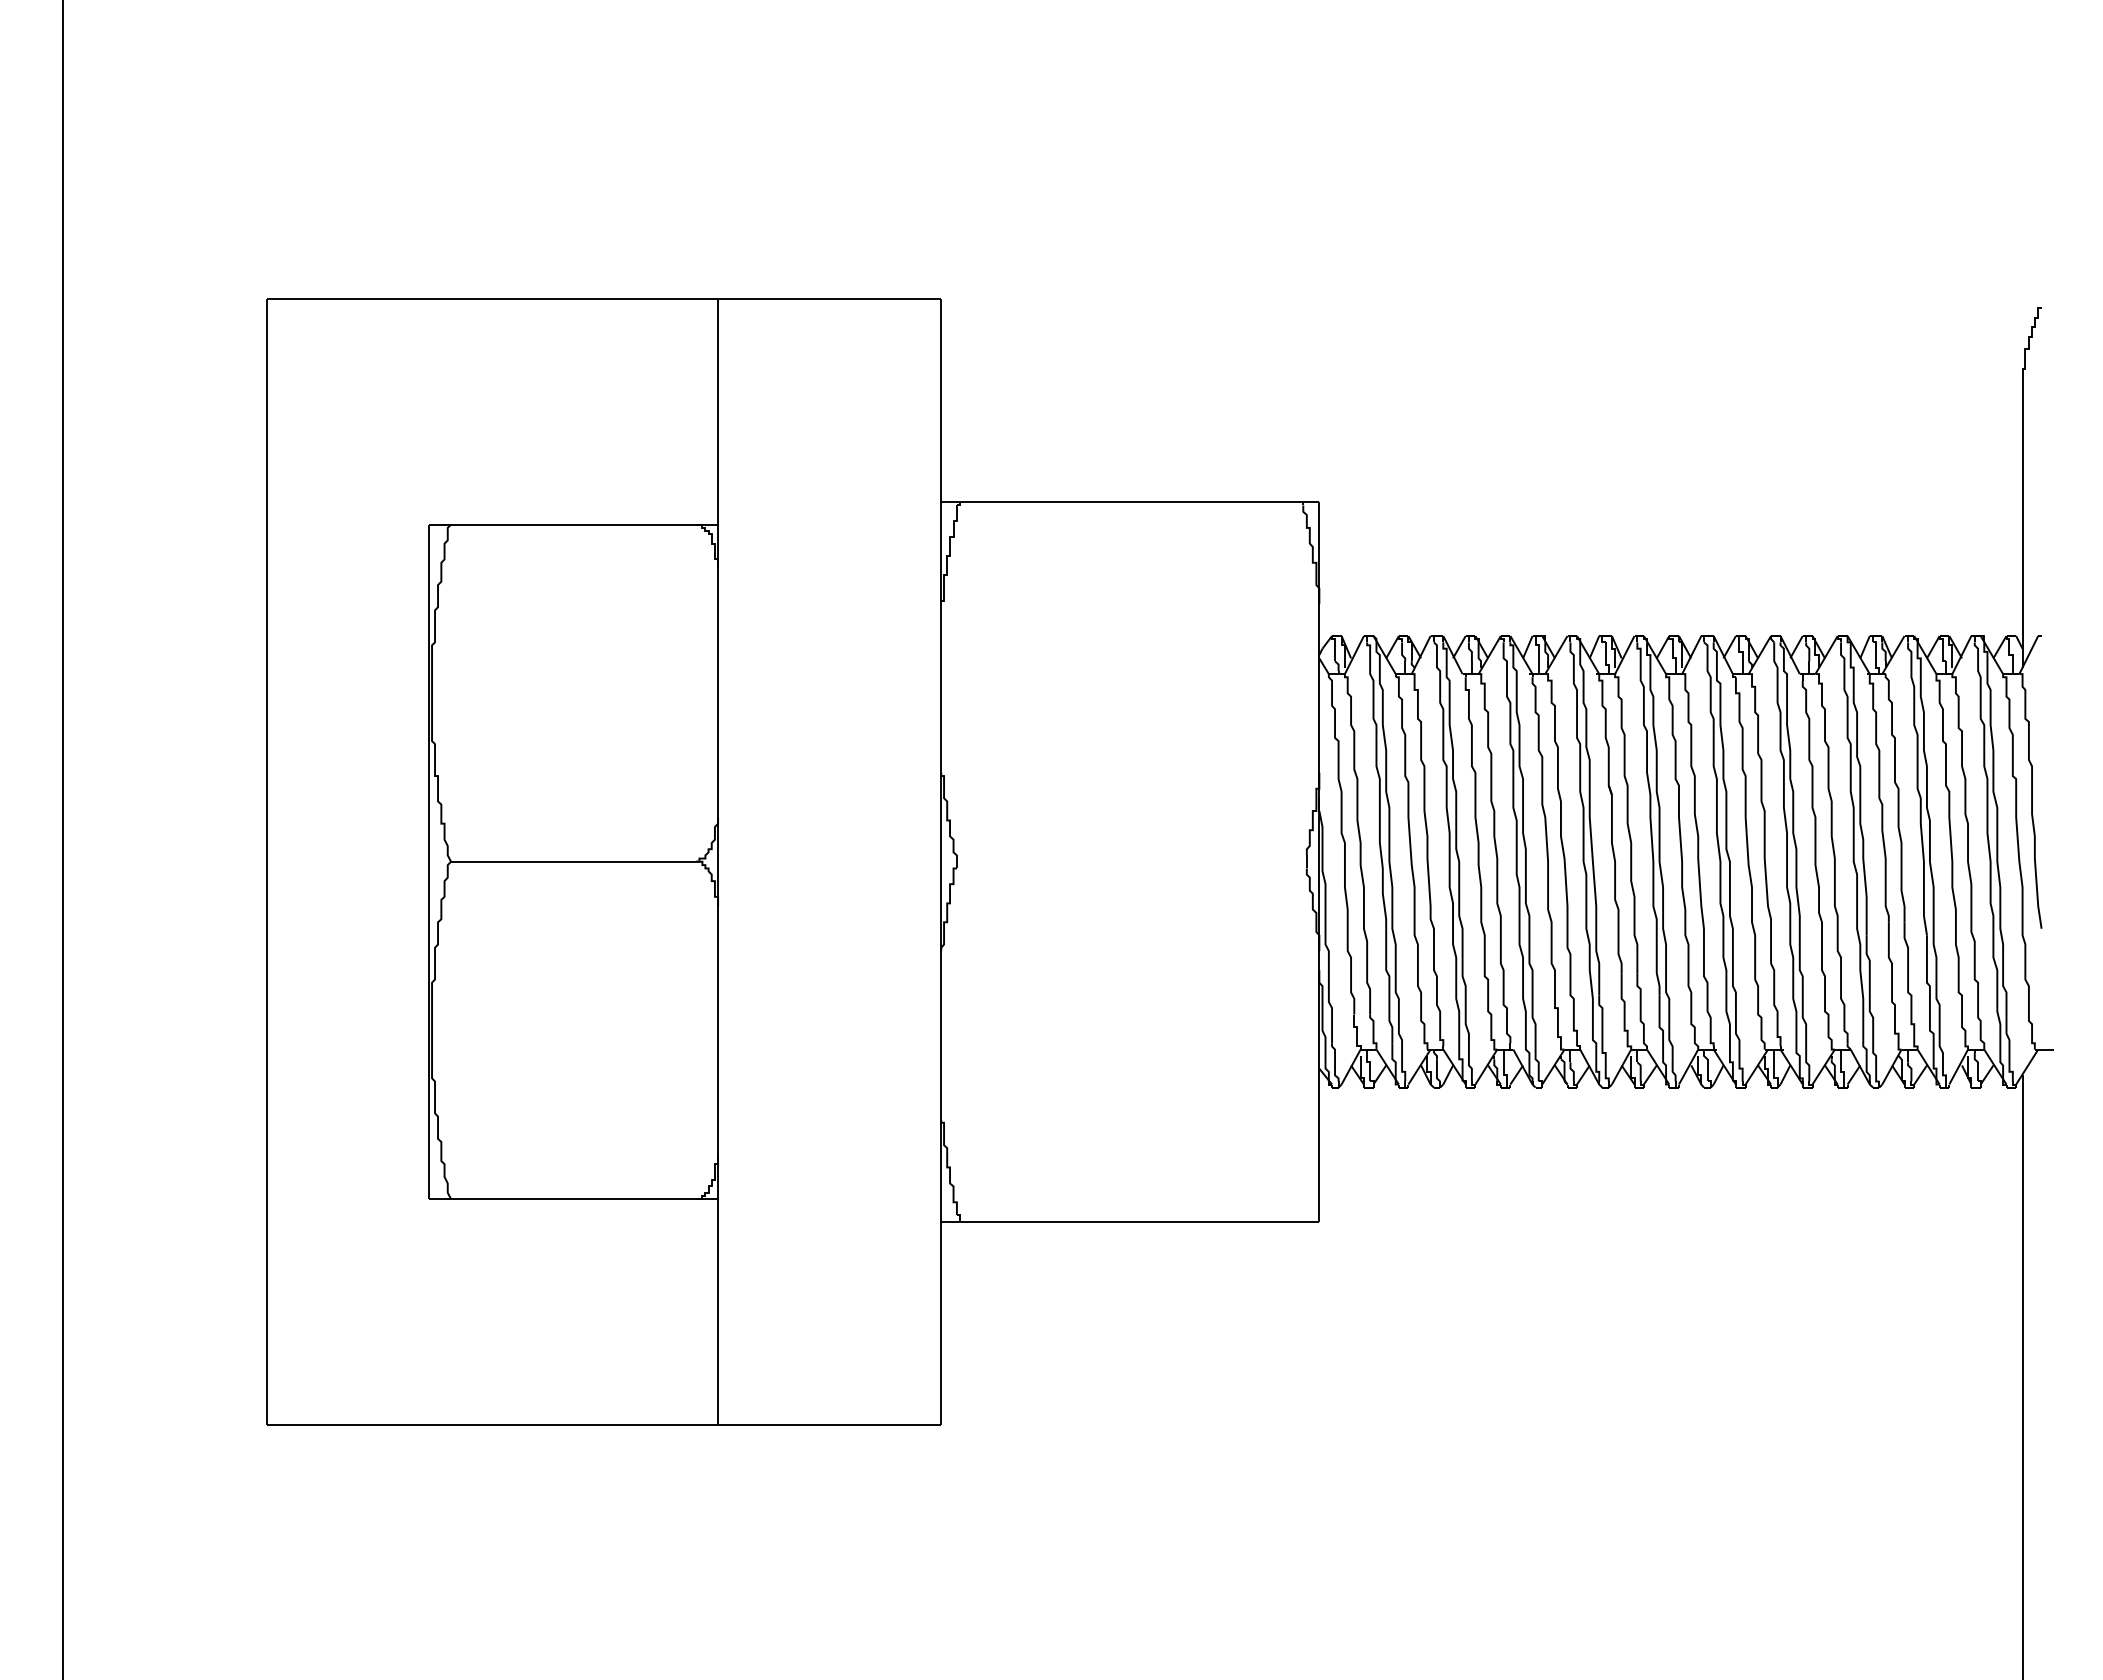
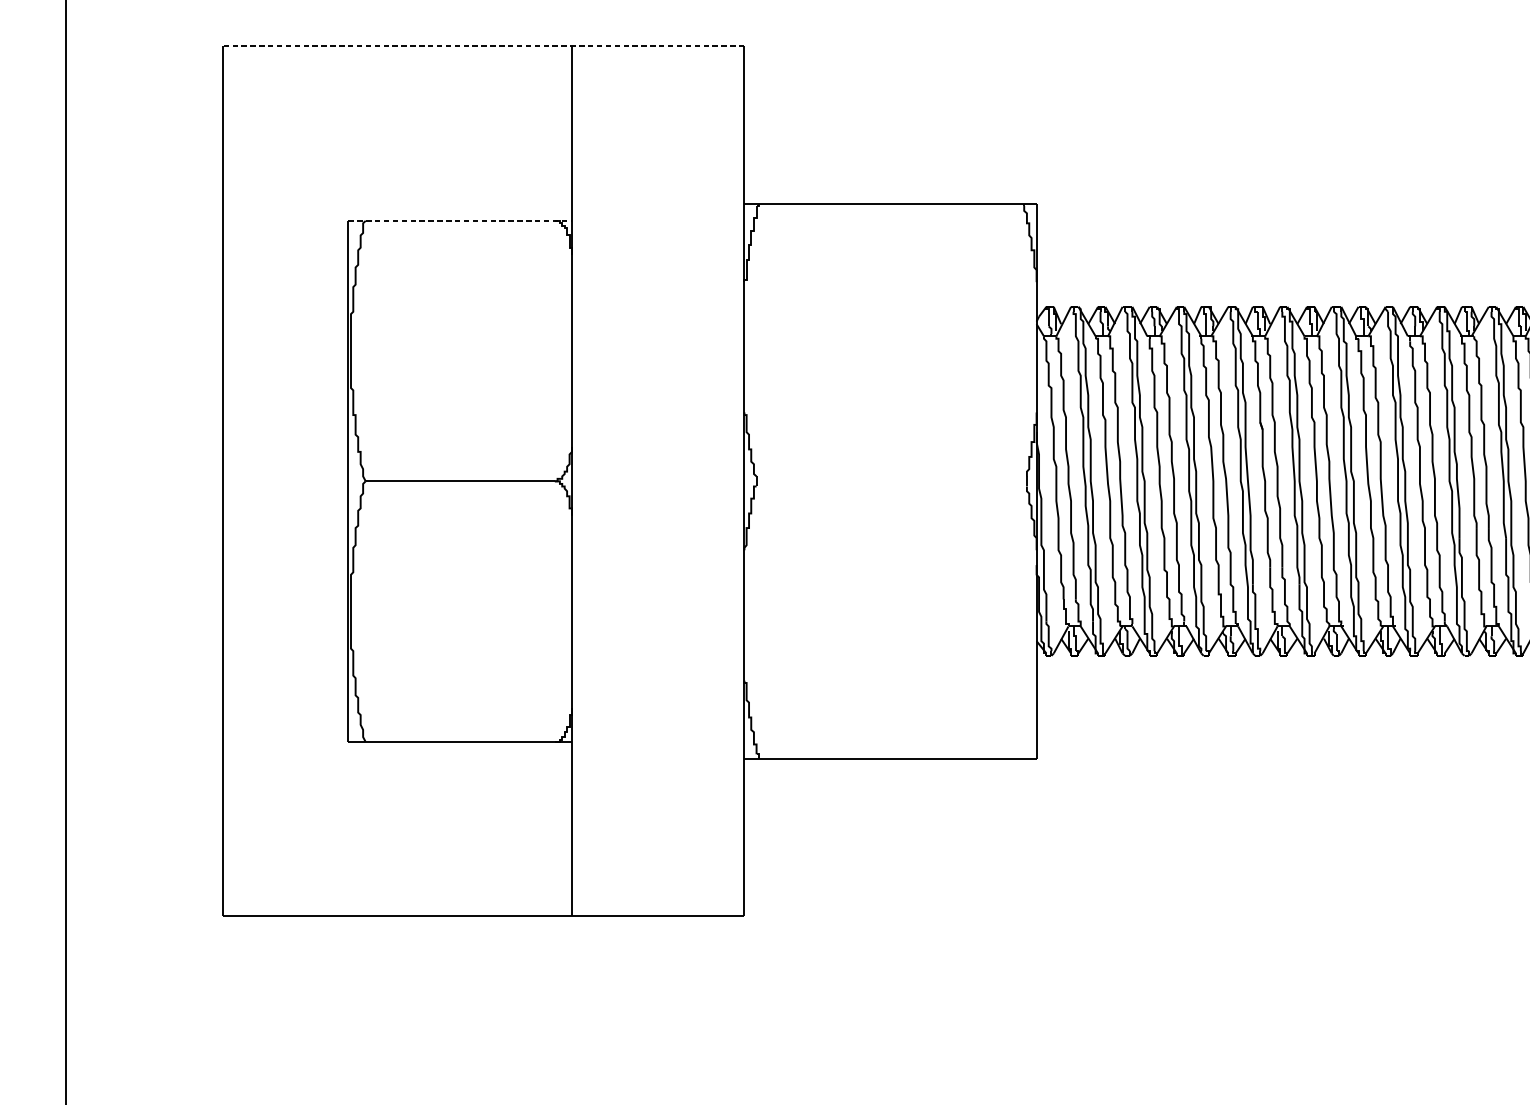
line: (603, 298) -> (483, 46), solid -> dashed
line: (573, 524) -> (460, 220), solid -> dashed

